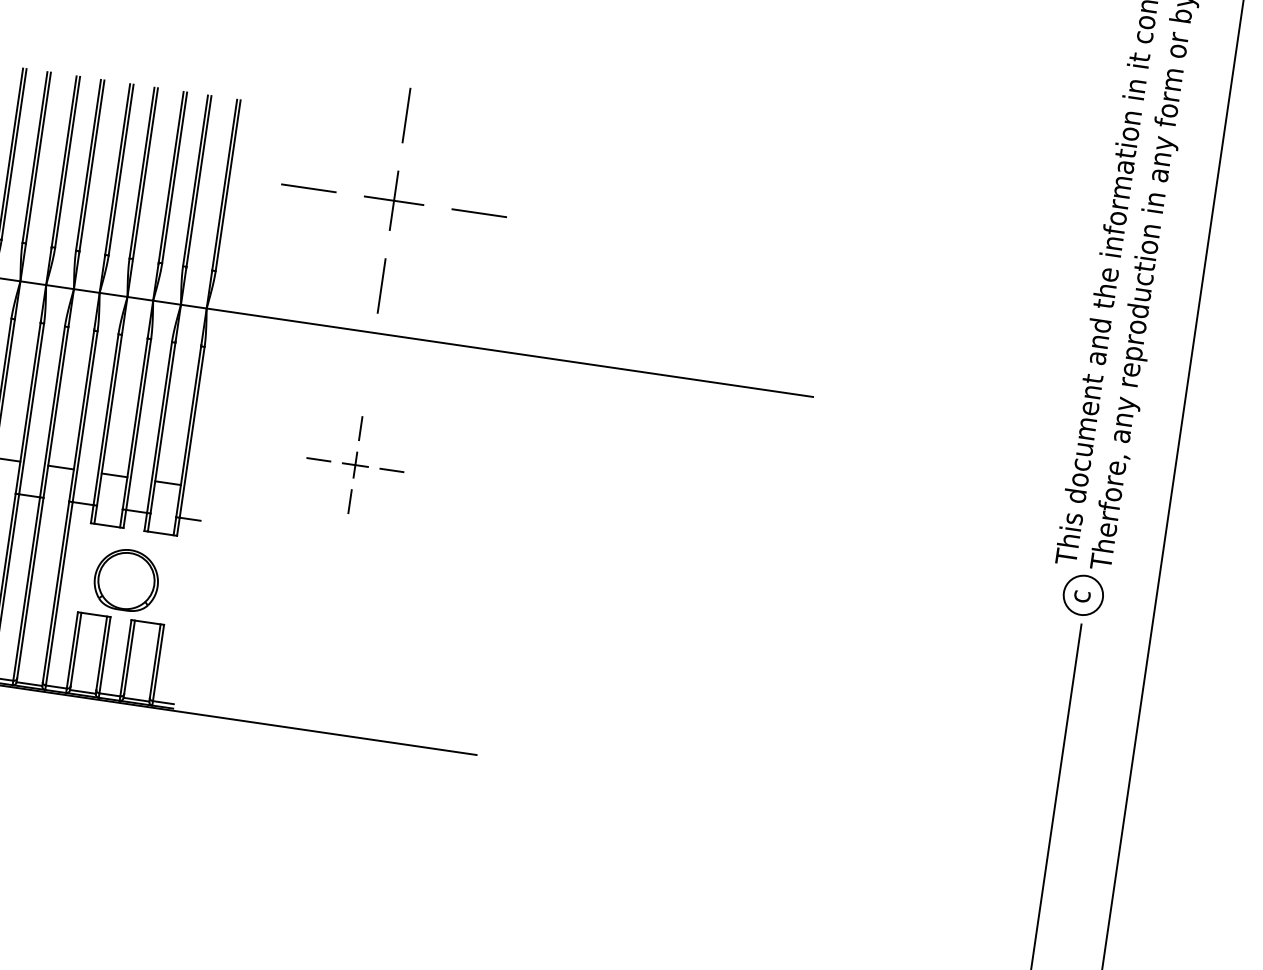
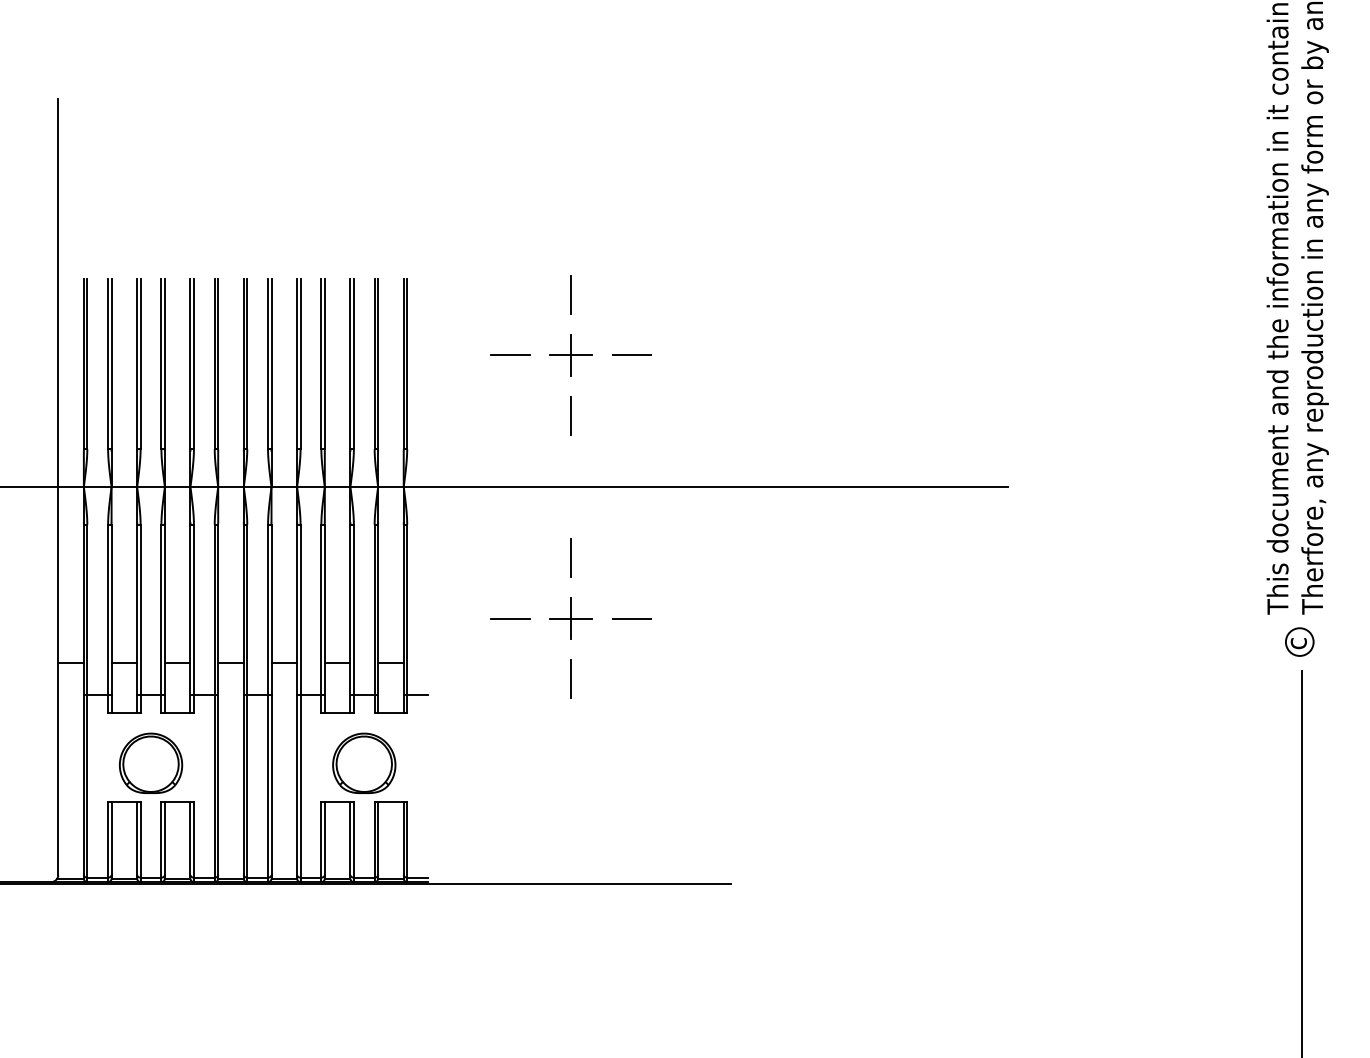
part: (393, 200) -> (570, 355), size x0.71
part: (354, 464) -> (570, 618), size x1.67
circle: (1083, 594) -> (1299, 641), size x0.71

